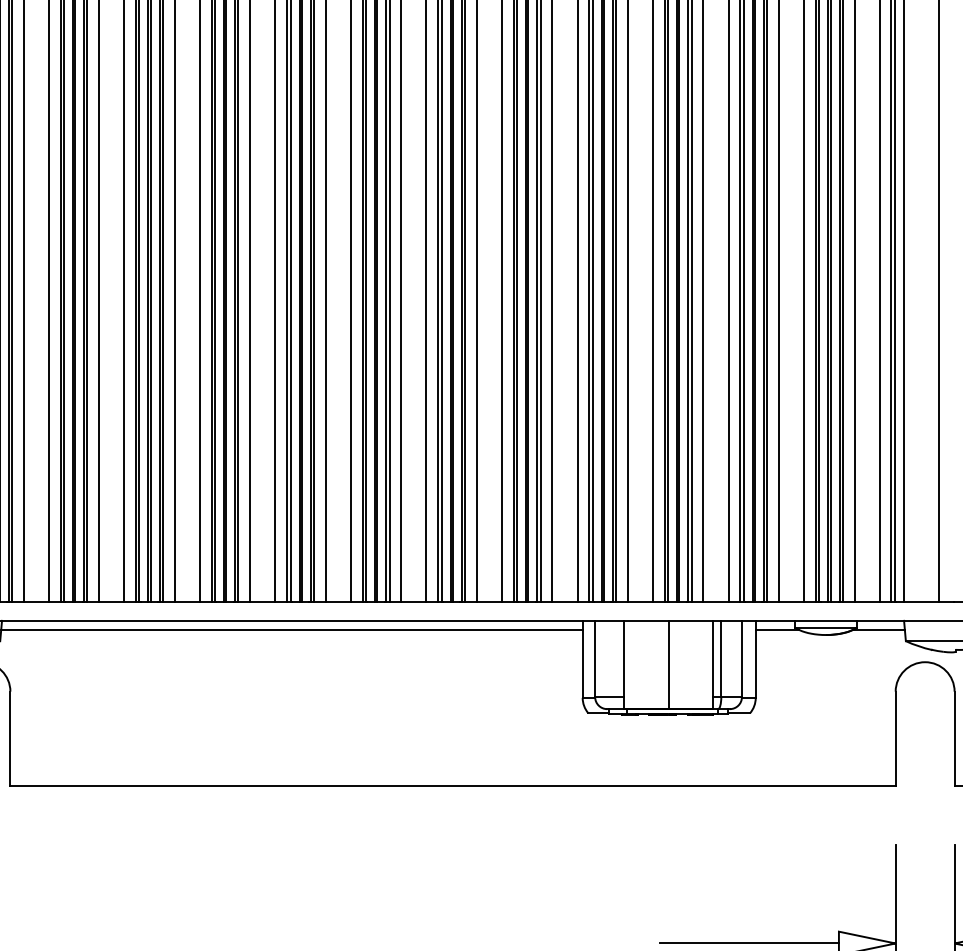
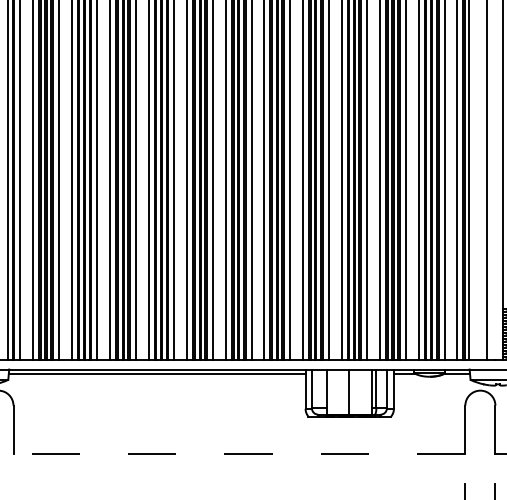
line: (453, 785) -> (239, 453), solid -> dashed

